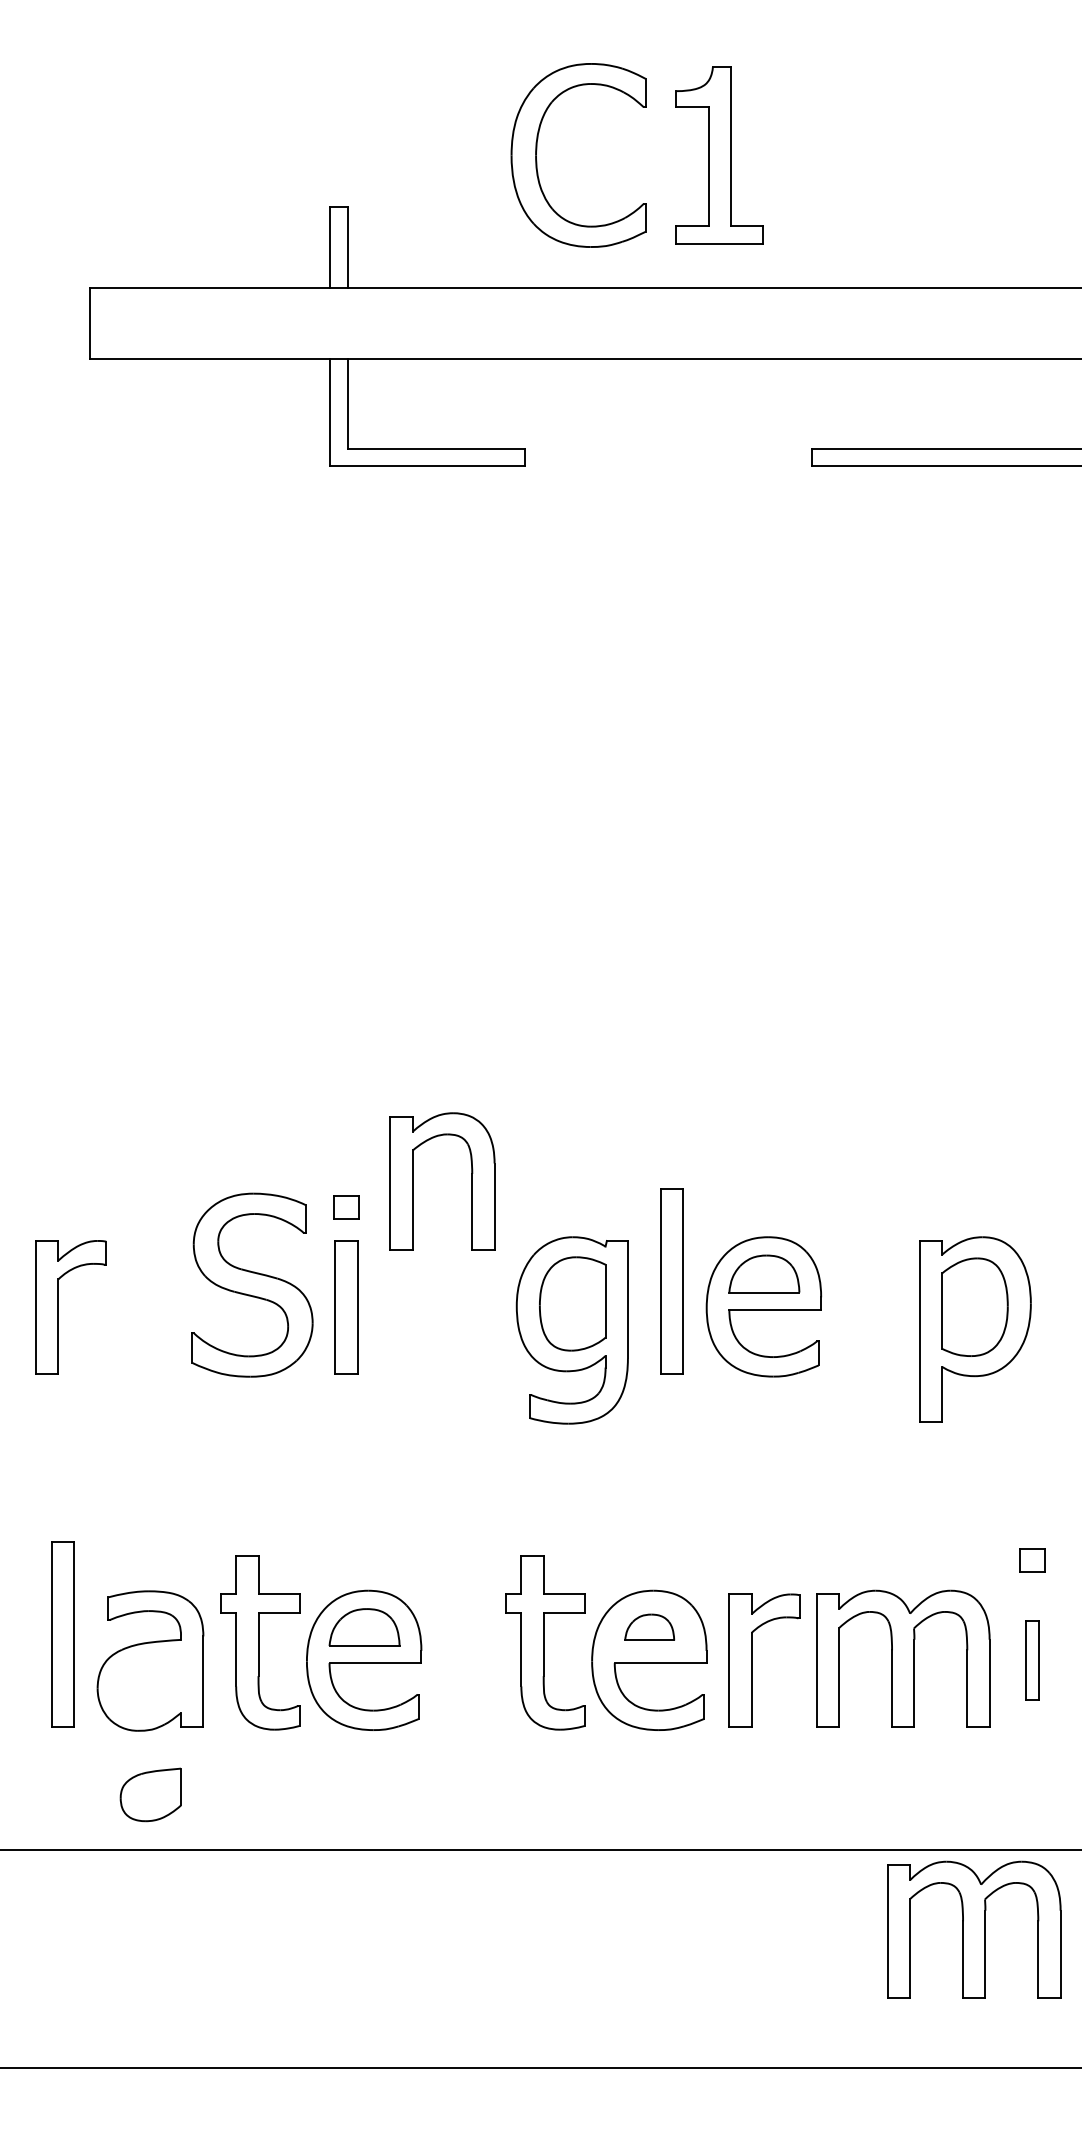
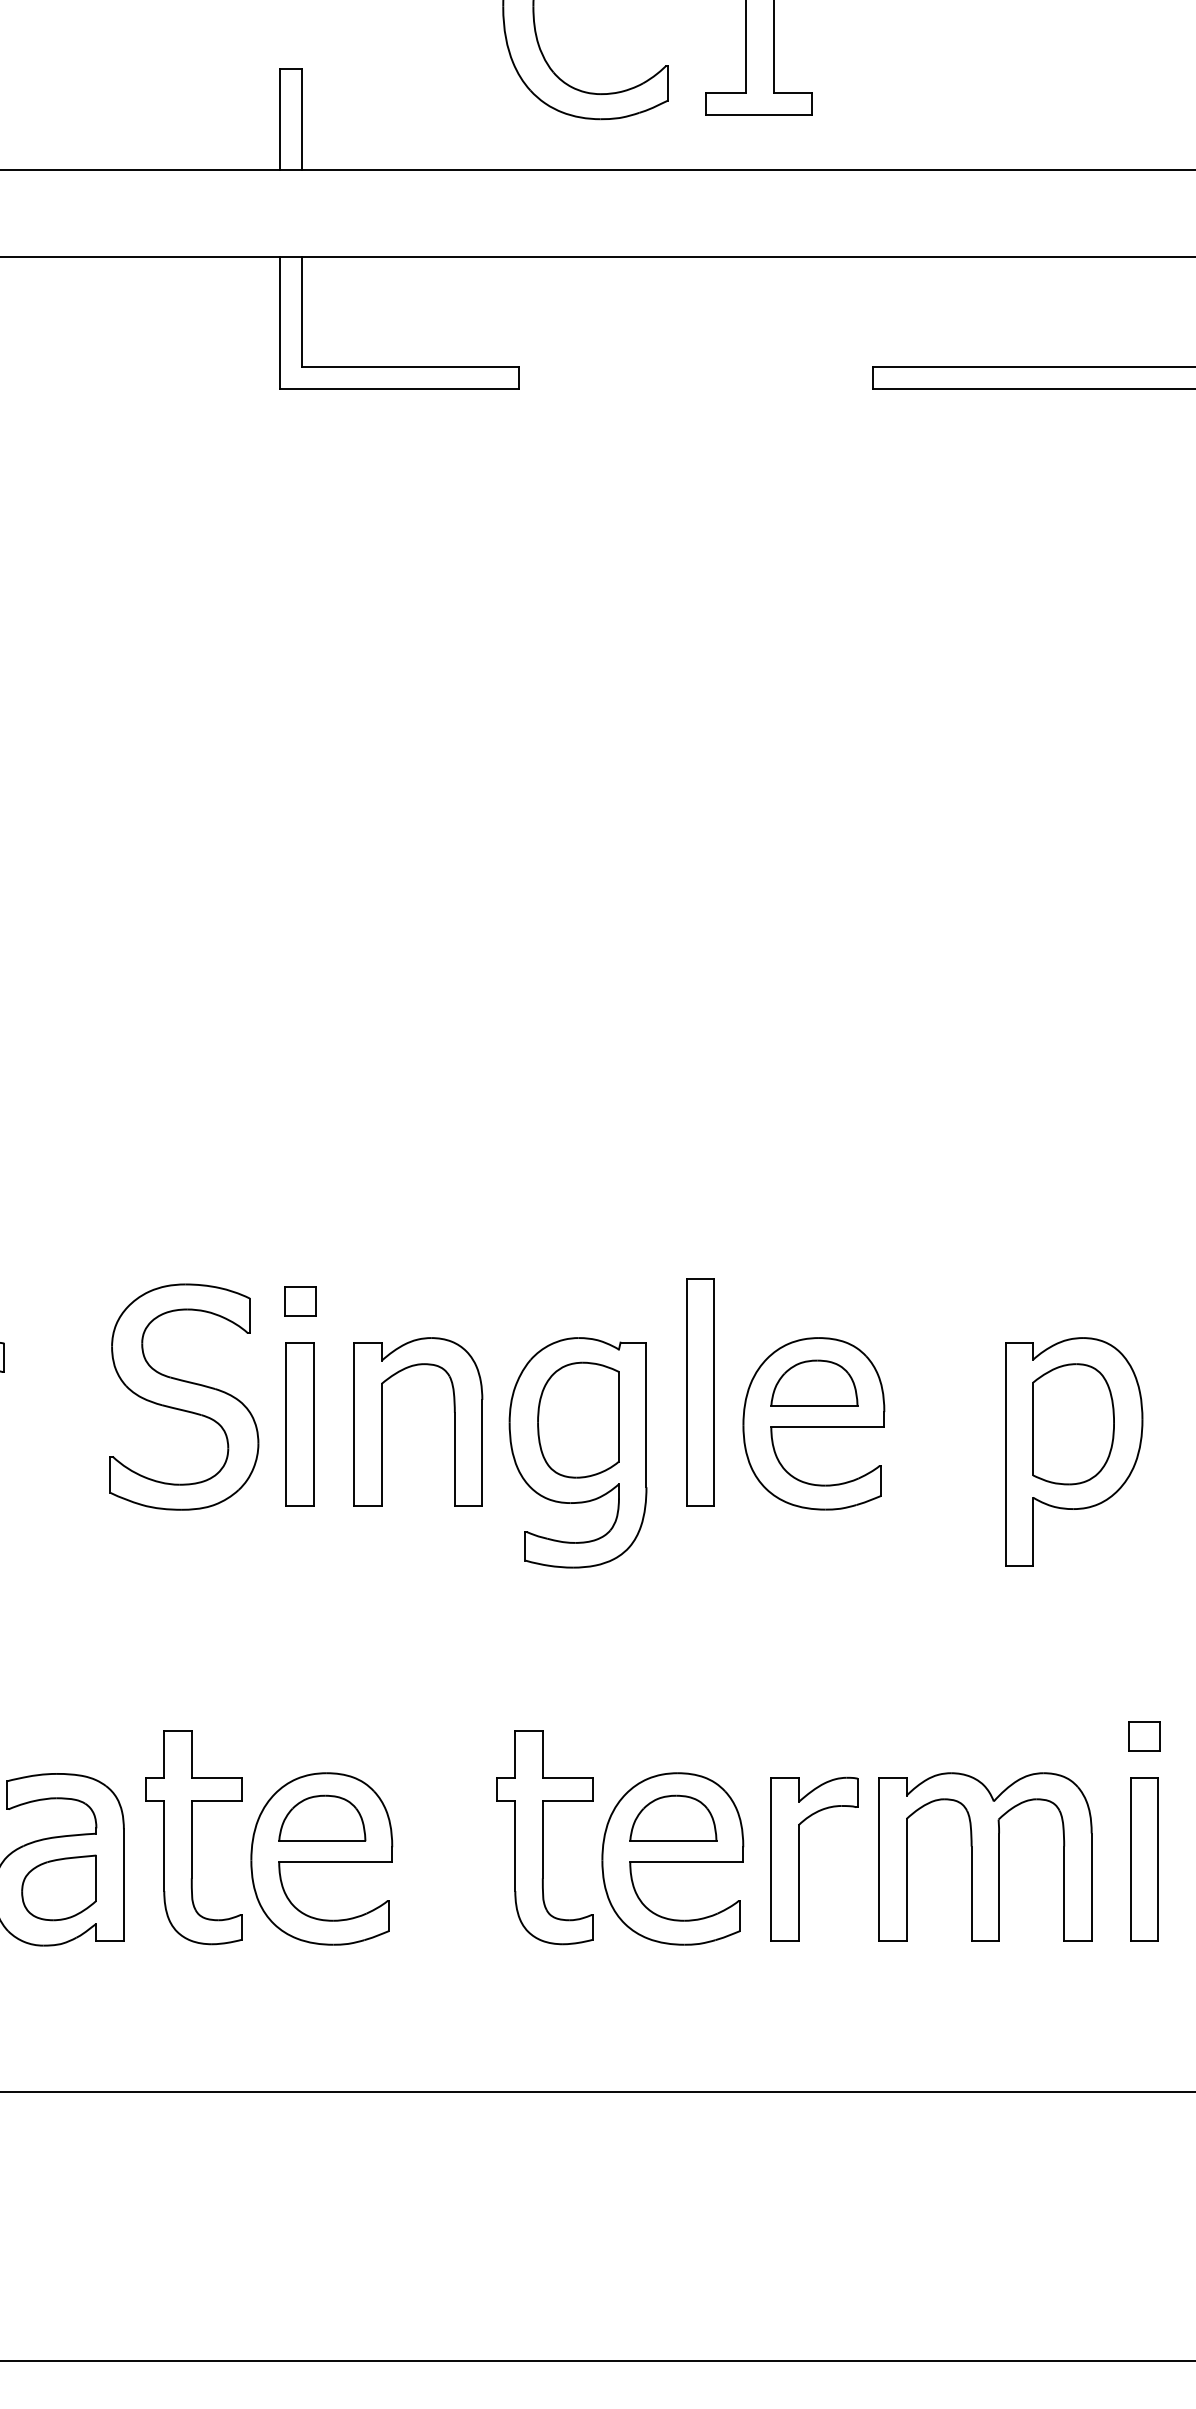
part: (413, 1181) -> (382, 1422), moved
part: (649, 1627) -> (673, 1818), size x1.43
part: (1032, 1660) -> (1144, 1859), size x1.67
part: (150, 1794) -> (58, 1887), moved
part: (974, 1929) -> (1073, 2190), removed

